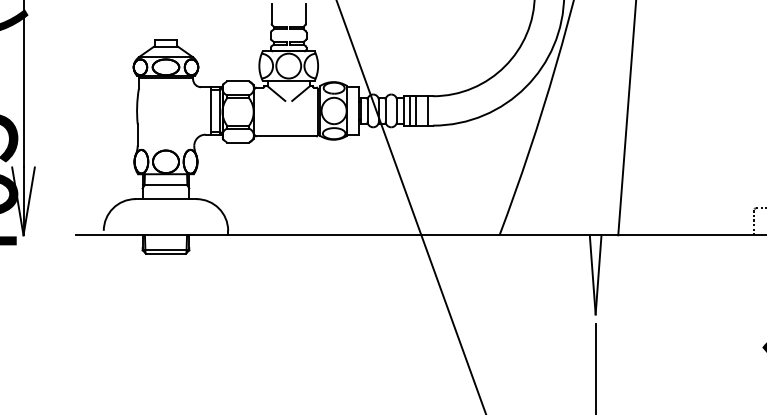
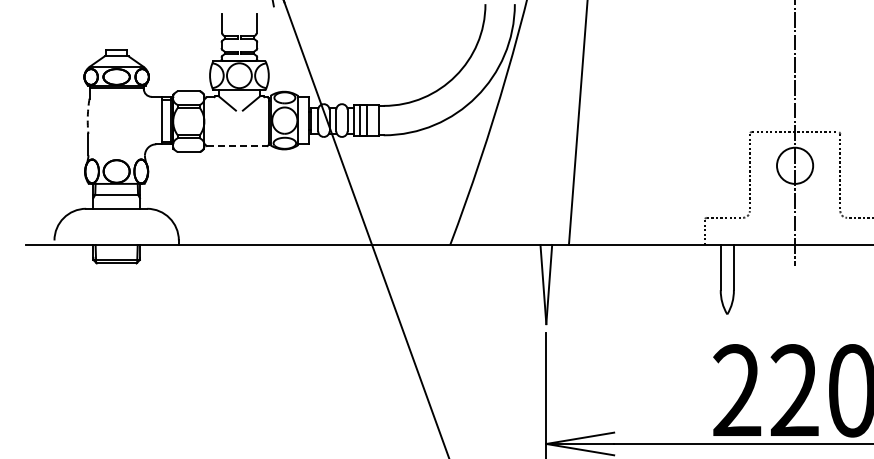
arc: (136, 106) -> (87, 116), solid -> dashed
line: (286, 135) -> (237, 145), solid -> dashed

